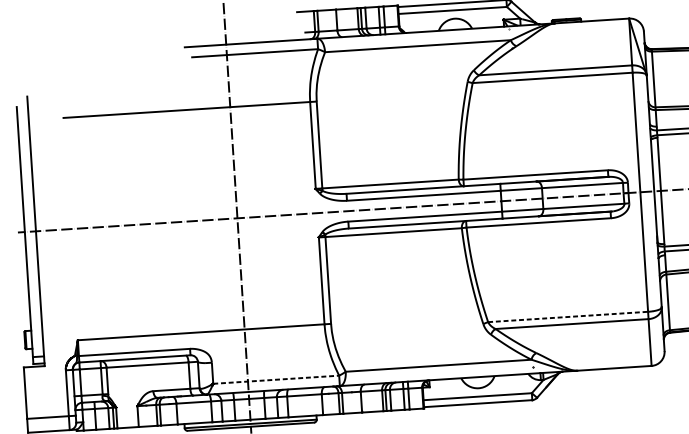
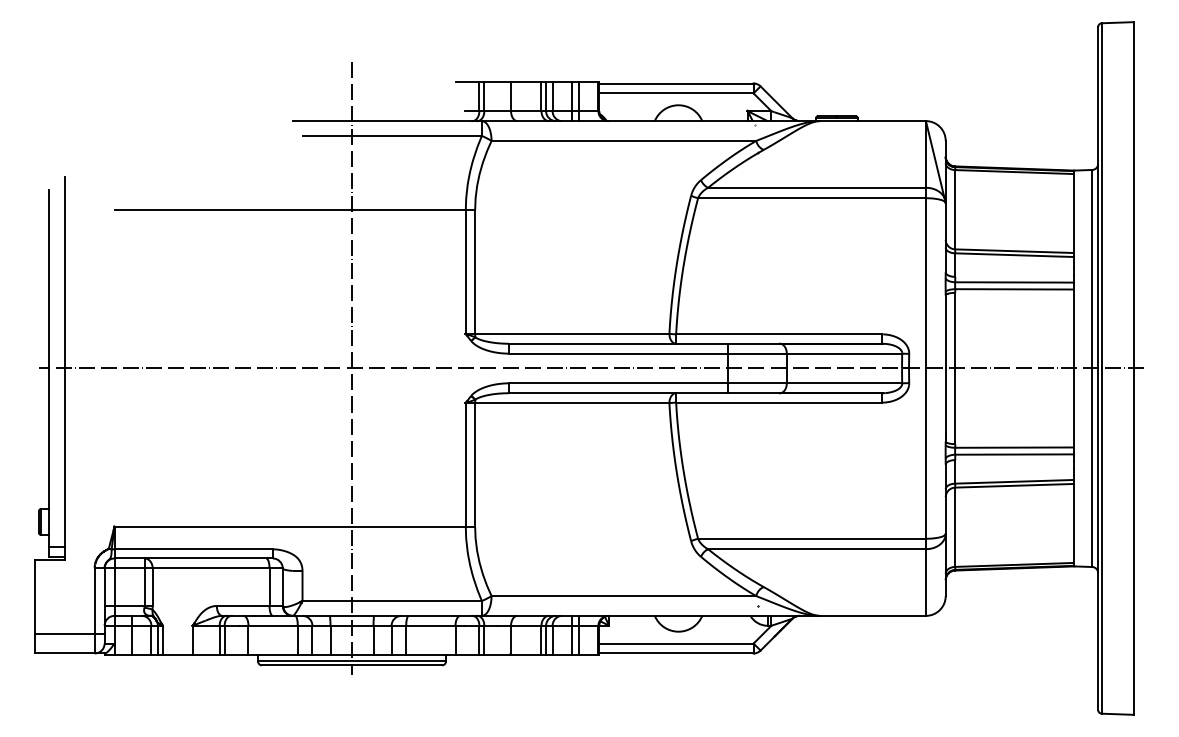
line: (568, 316) -> (812, 538), dashed -> solid
line: (276, 380) -> (392, 601), dashed -> solid

